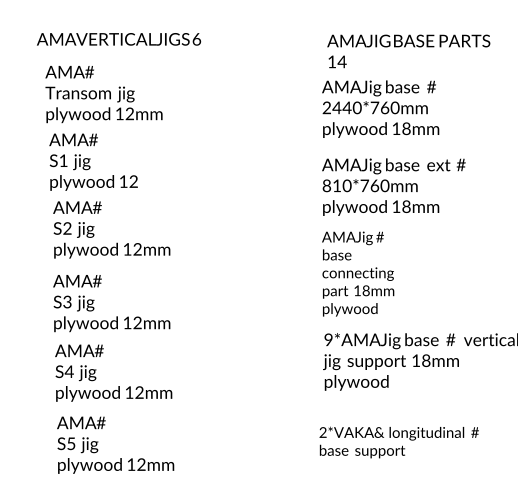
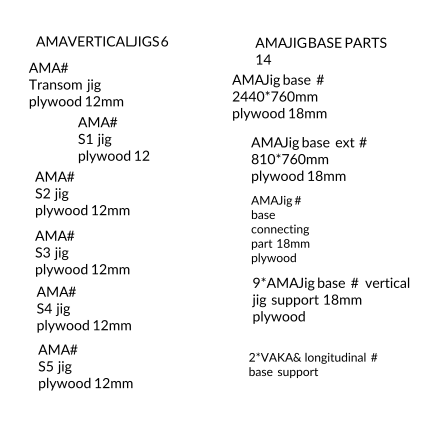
text: (118, 39) -> (101, 41), moved
text: (380, 109) -> (279, 97), moved
text: (93, 162) -> (113, 140), moved

